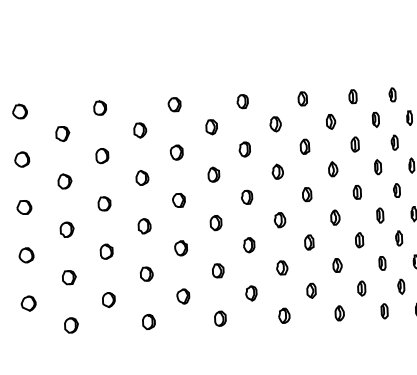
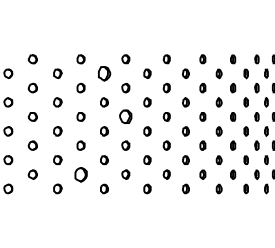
part: (140, 129) -> (104, 73), size x1.6
part: (178, 199) -> (125, 116), size x1.6
part: (107, 299) -> (80, 174), size x1.6

